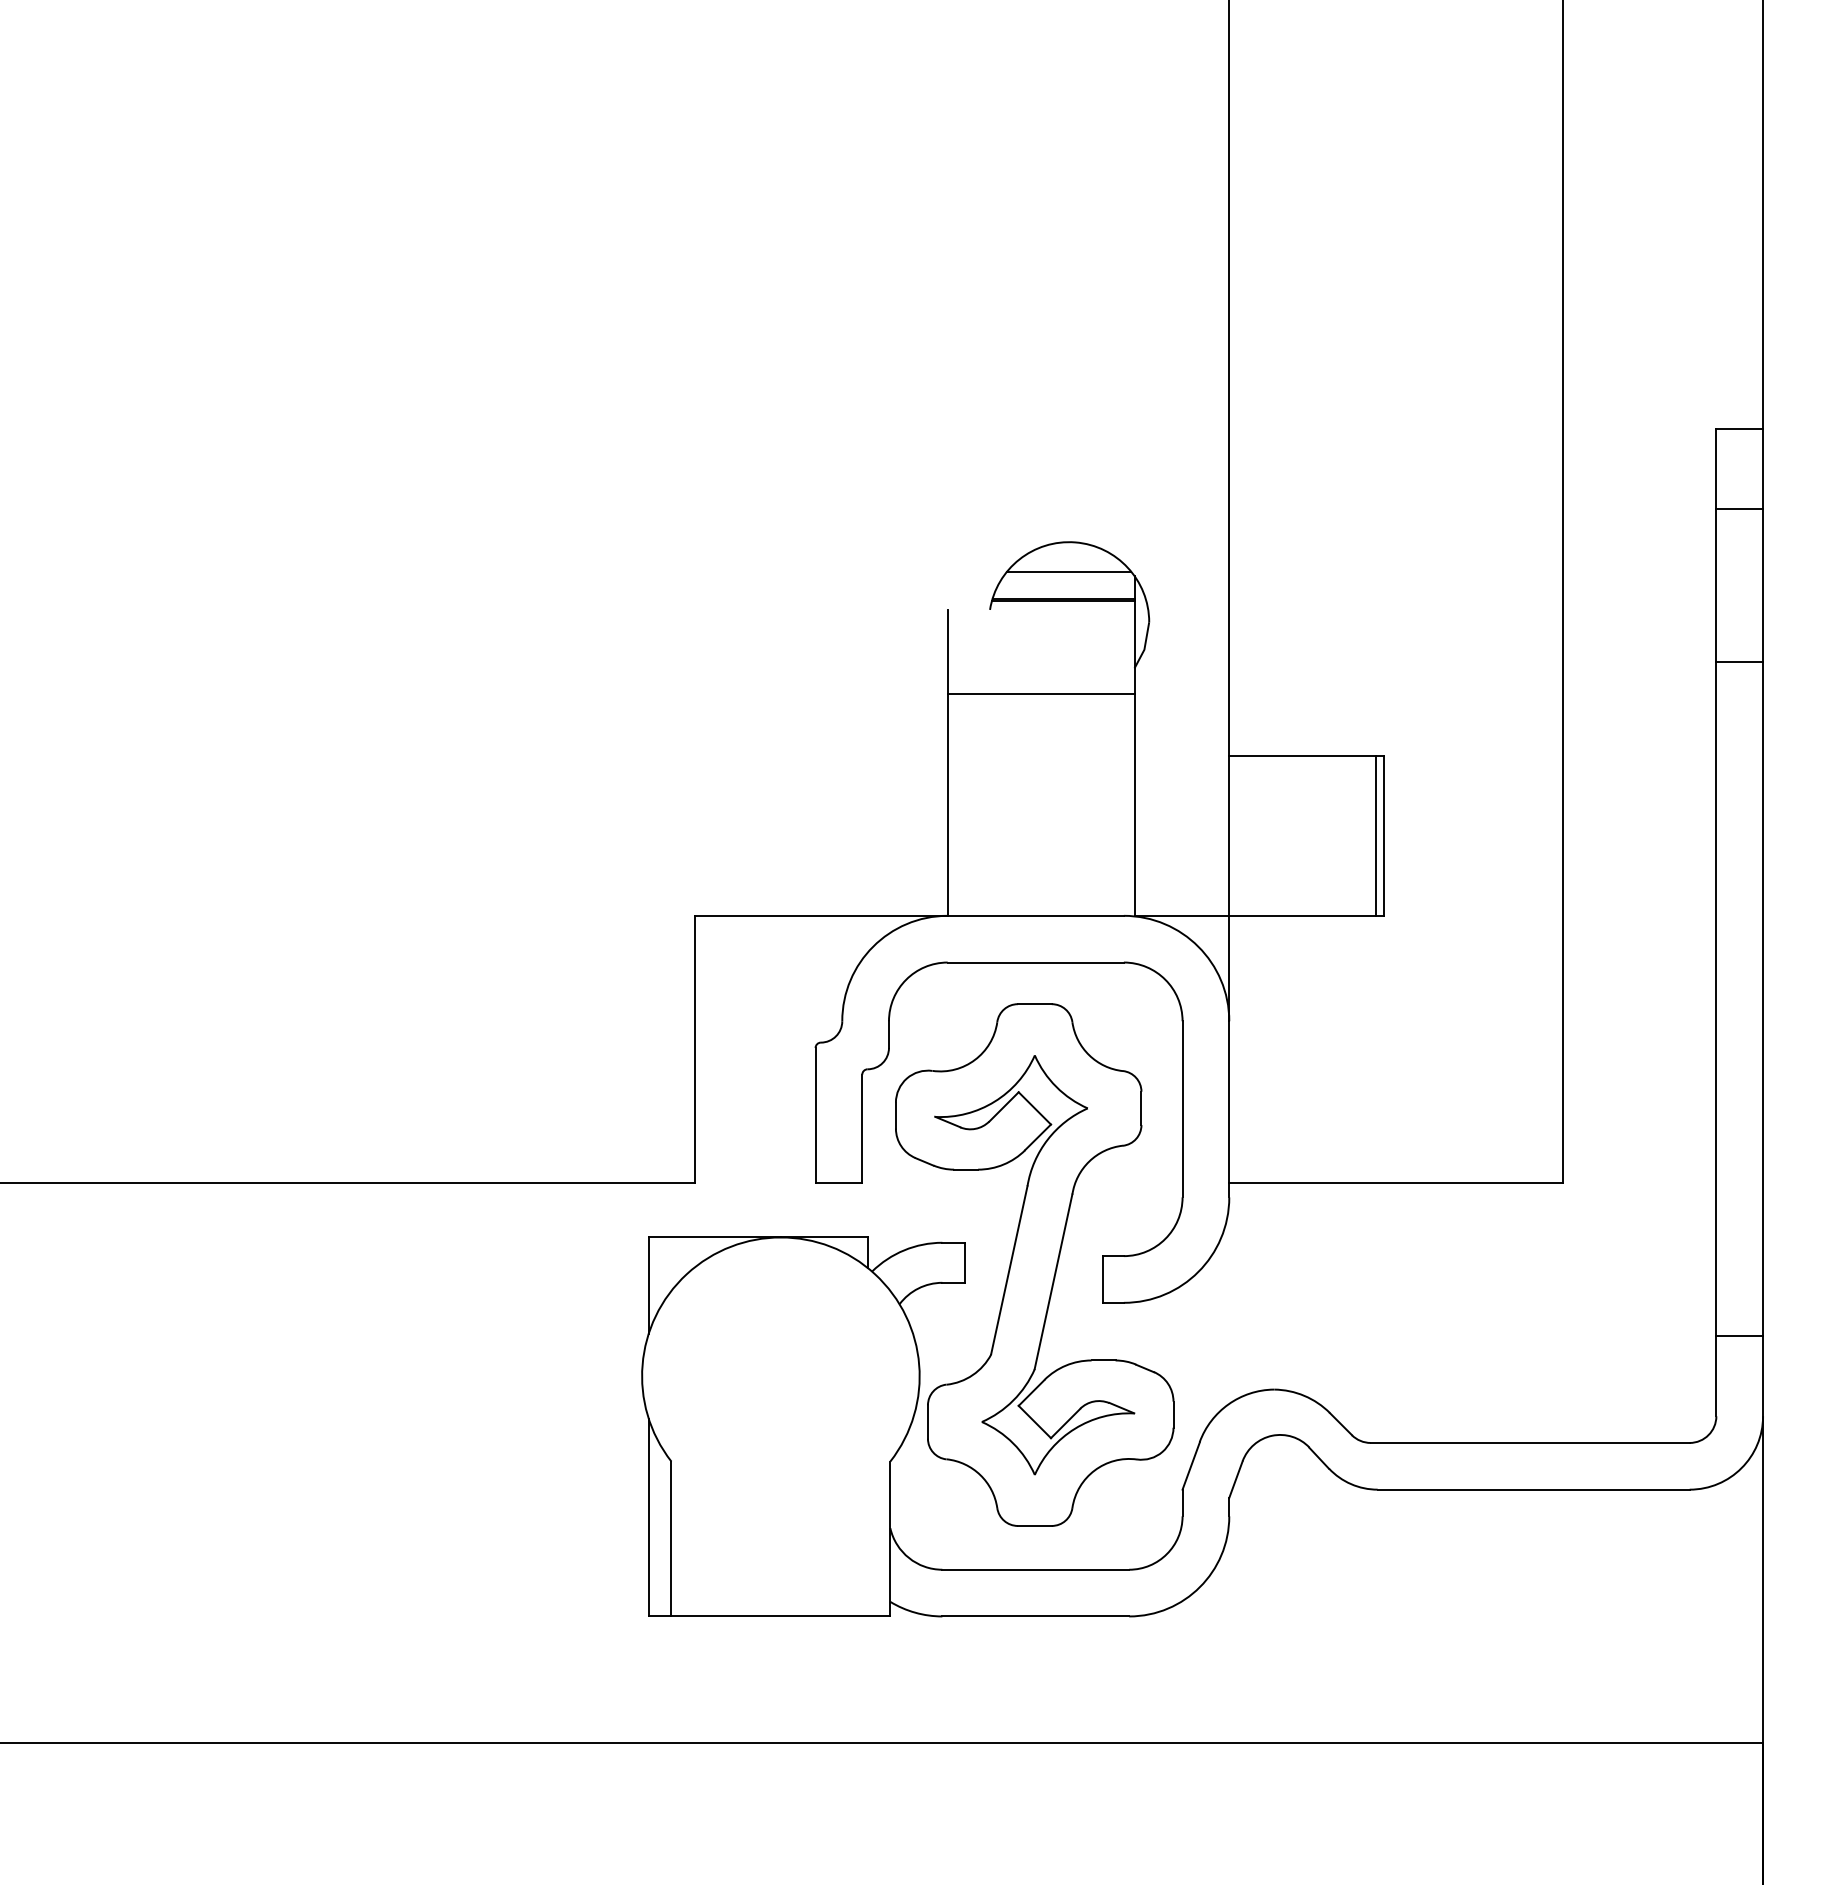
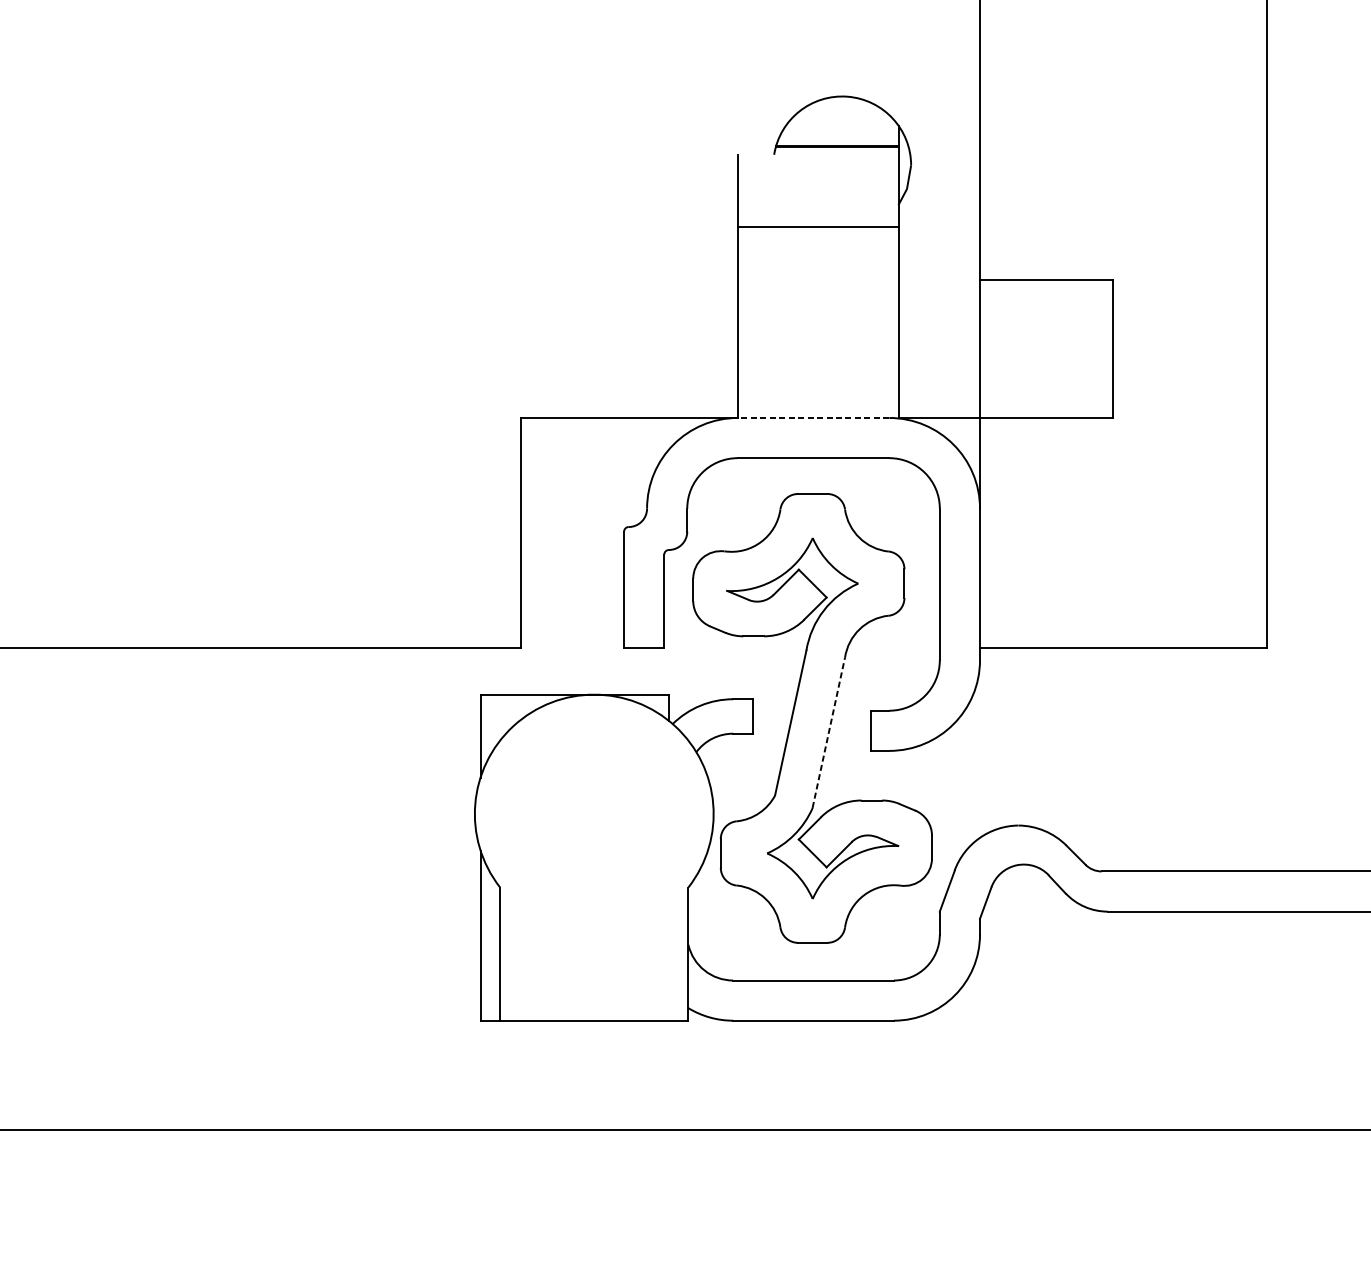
line: (1068, 571) -> (841, 121), removed
line: (1376, 835) -> (1106, 348), removed
line: (1035, 915) -> (813, 417), solid -> dashed
line: (1053, 1281) -> (828, 732), solid -> dashed

